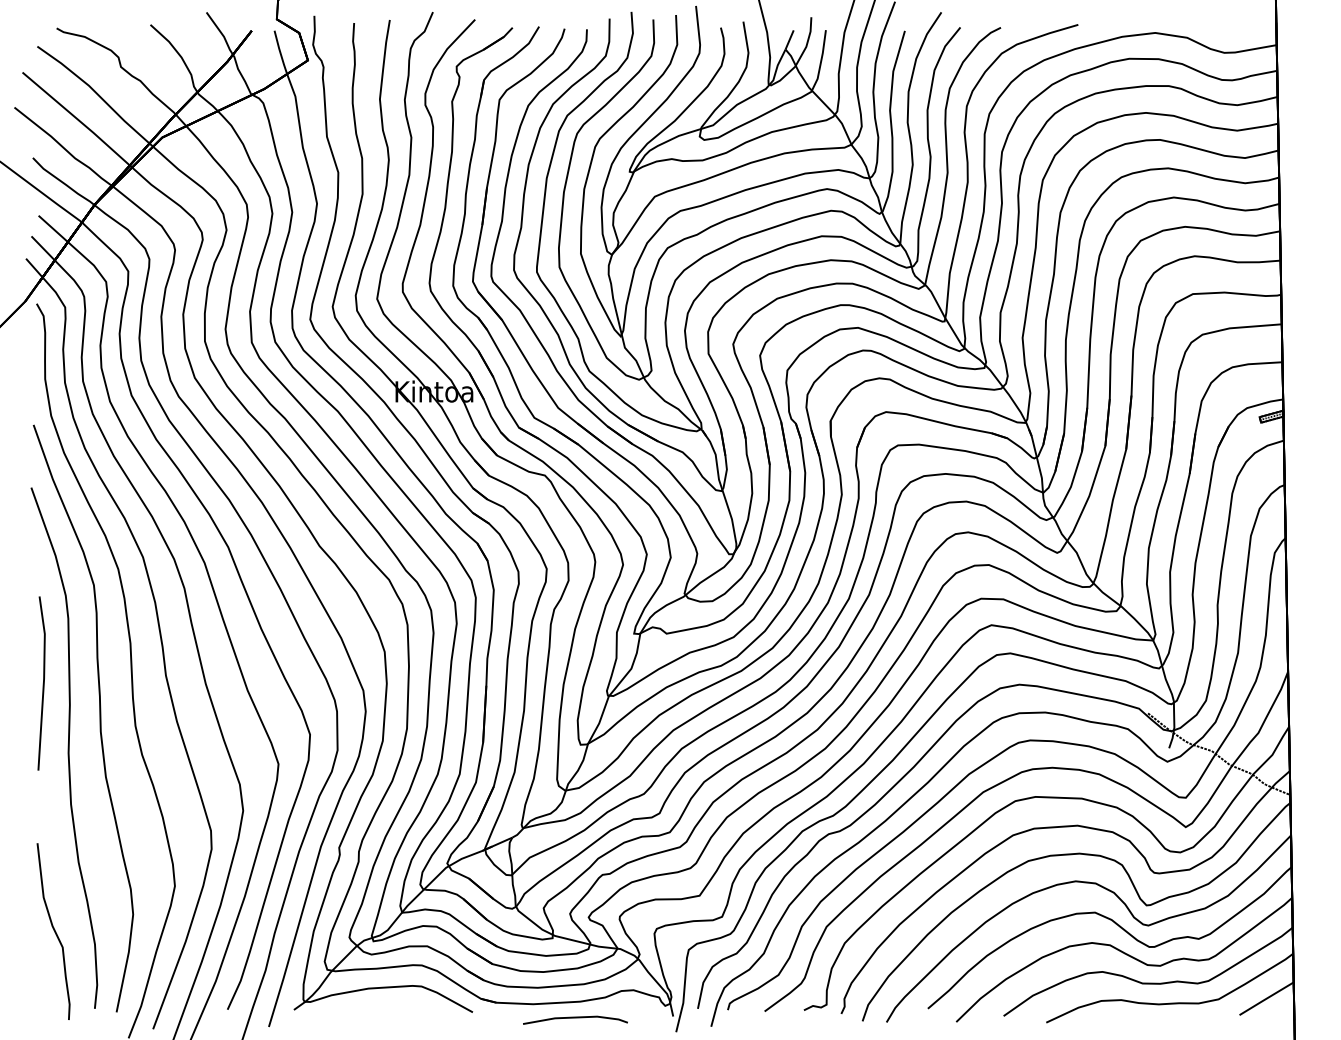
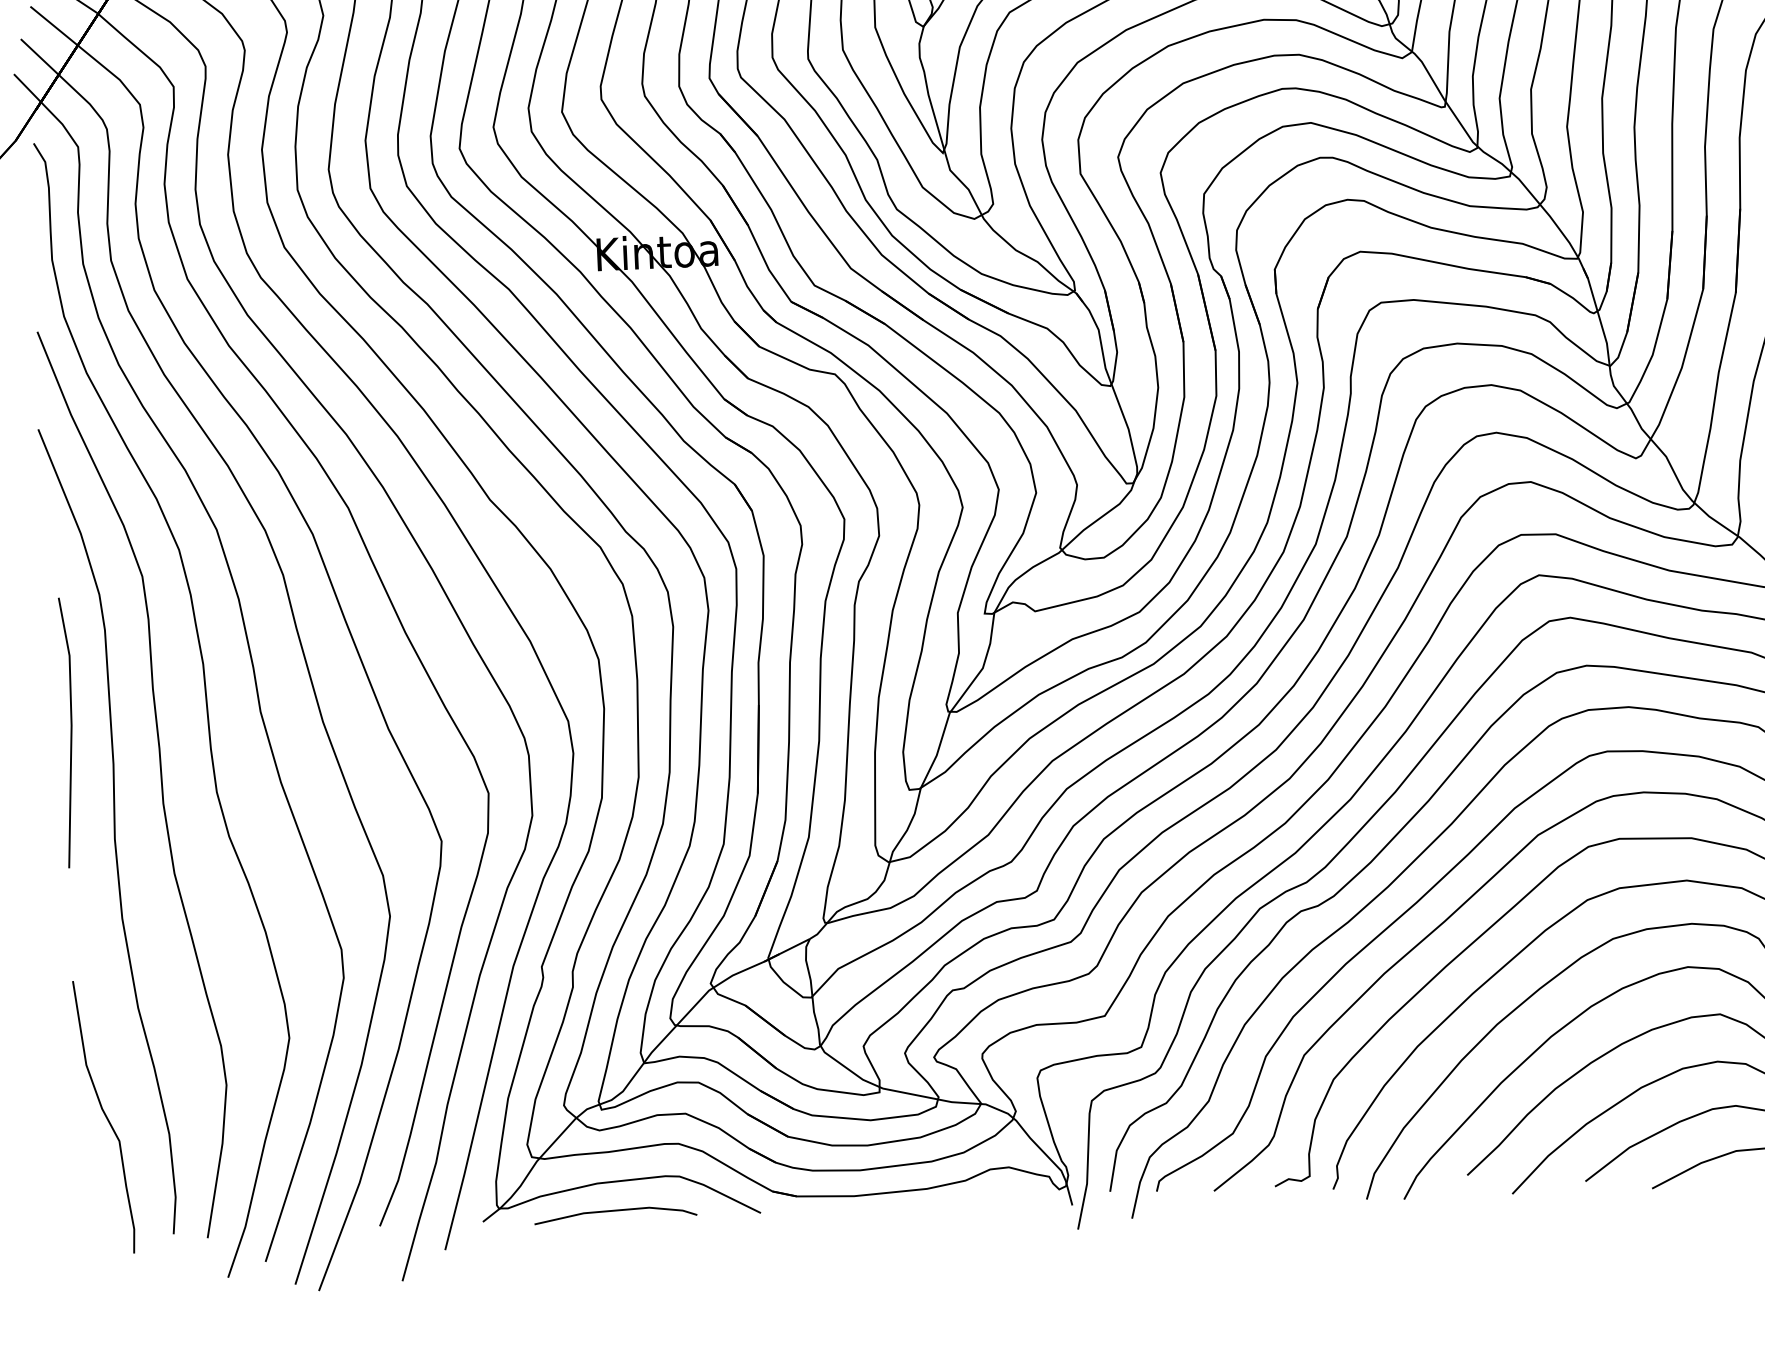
line: (575, 1018) -> (615, 1212), moved

